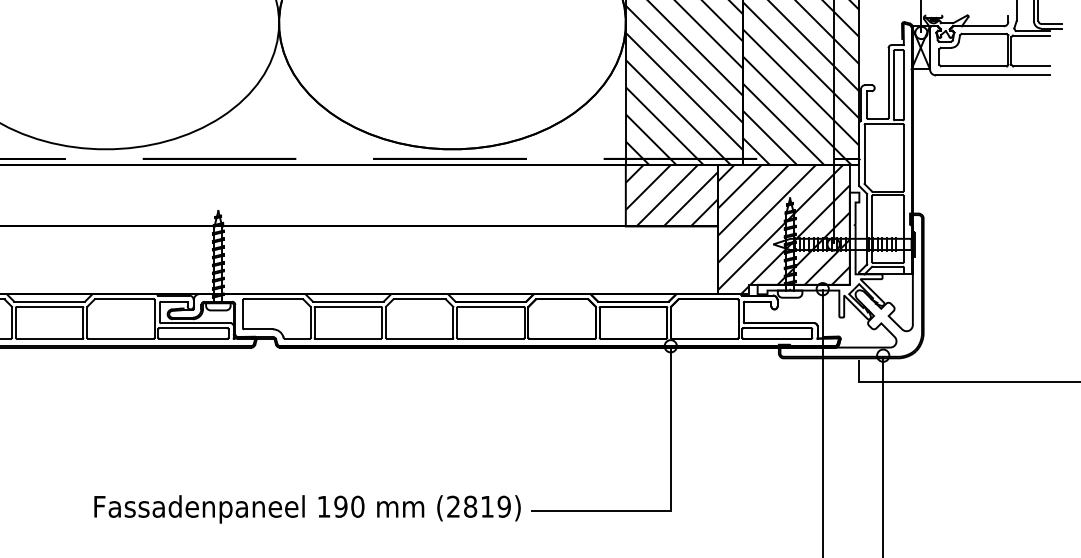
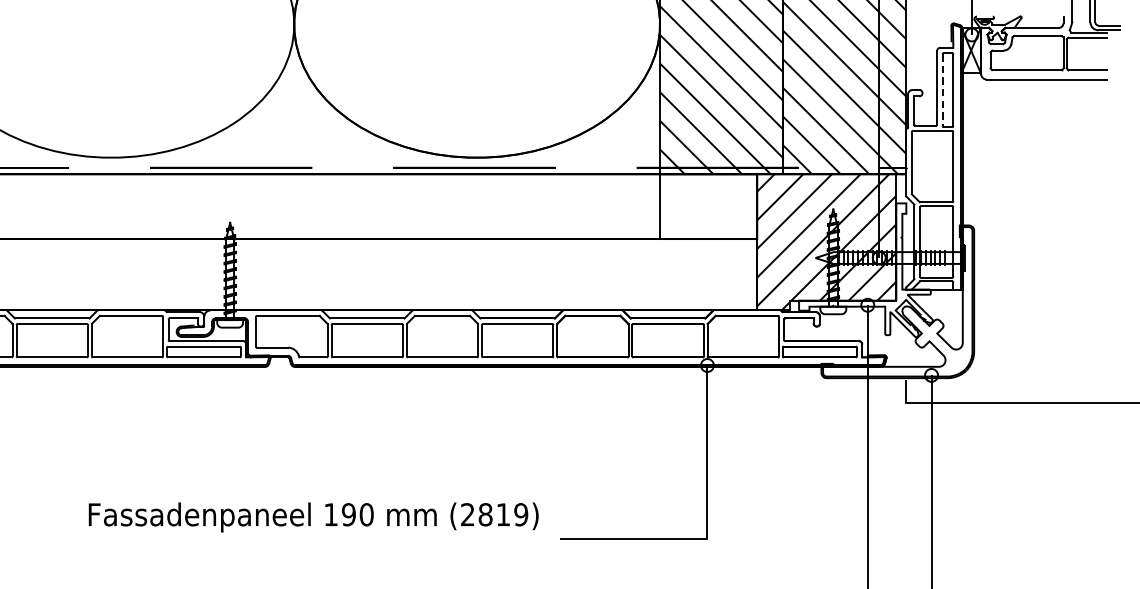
line: (893, 85) -> (942, 90), solid -> dashed
hatch: (671, 195) -> (708, 206), removed
text: (307, 509) -> (313, 517), moved

